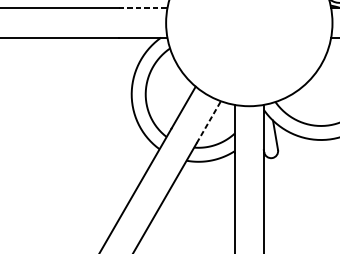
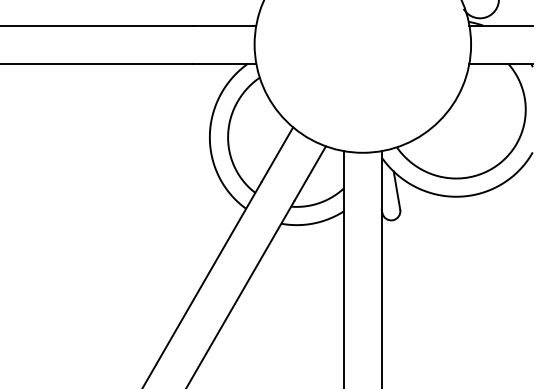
line: (142, 8) -> (224, 25), dashed -> solid
line: (209, 122) -> (310, 173), dashed -> solid

